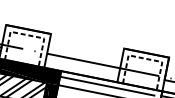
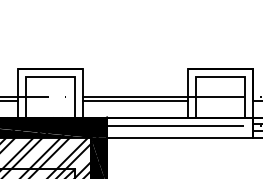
line: (28, 35) -> (51, 77), dashed -> solid
line: (145, 59) -> (220, 77), dashed -> solid
line: (83, 63) -> (135, 101), added

